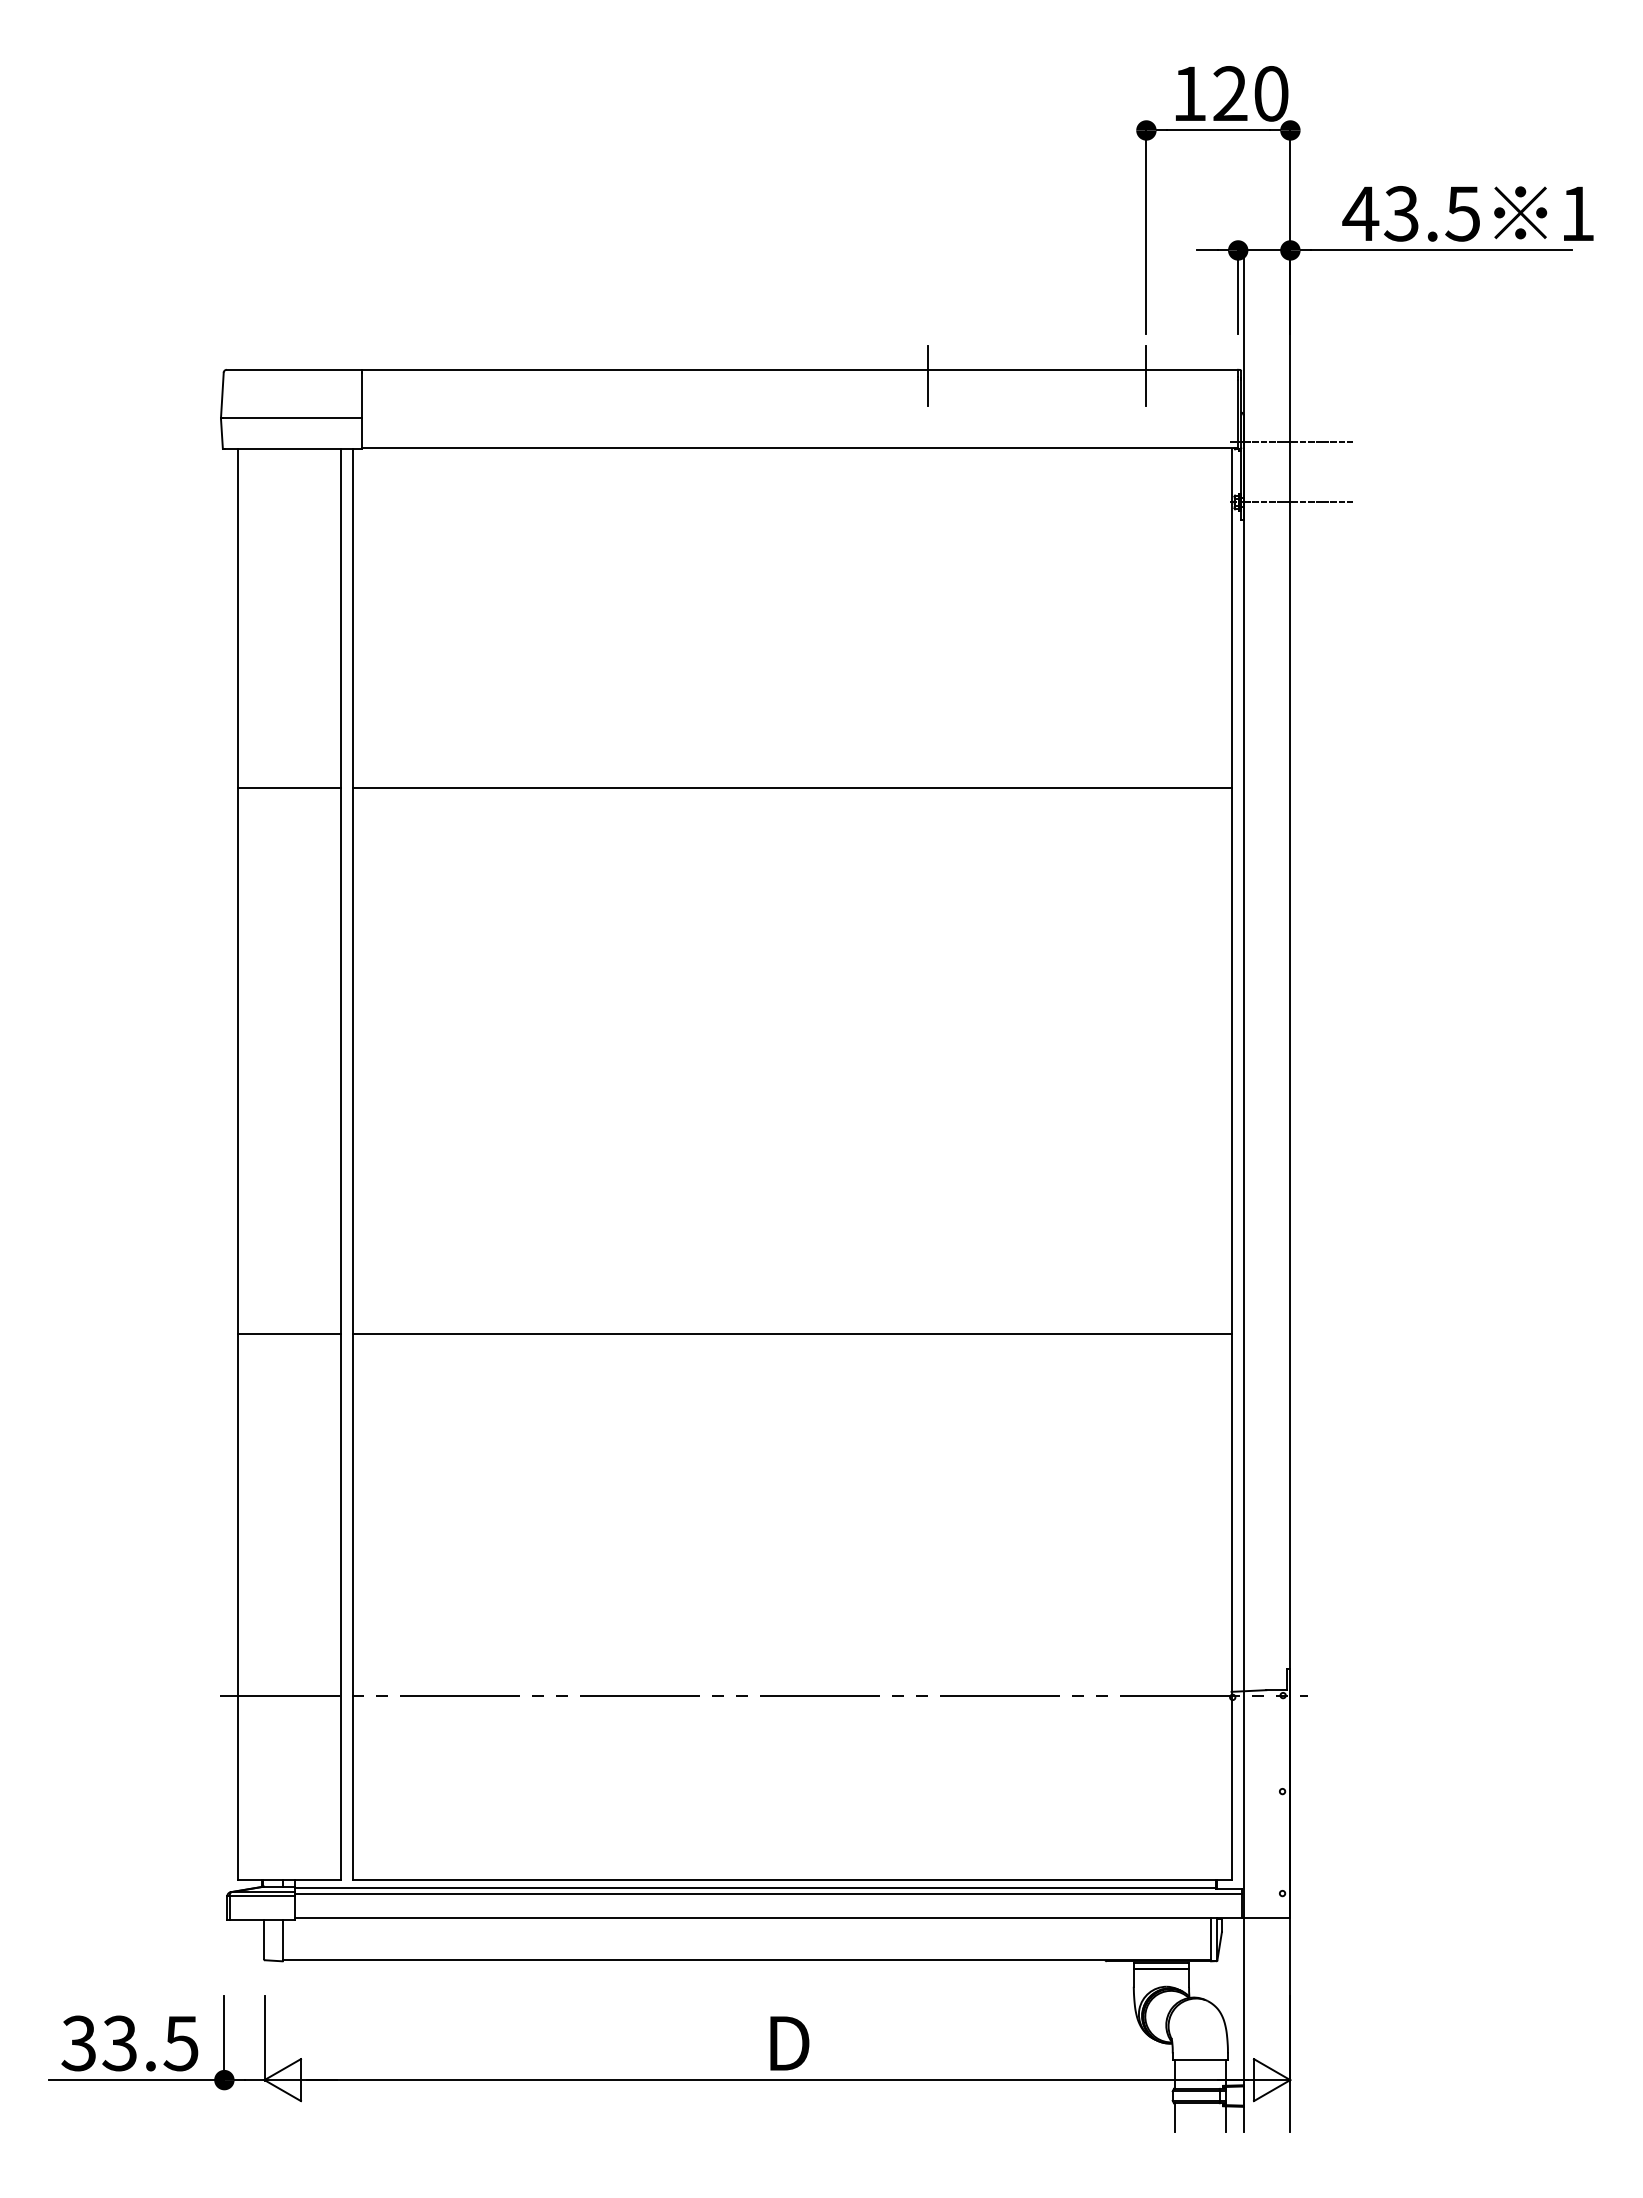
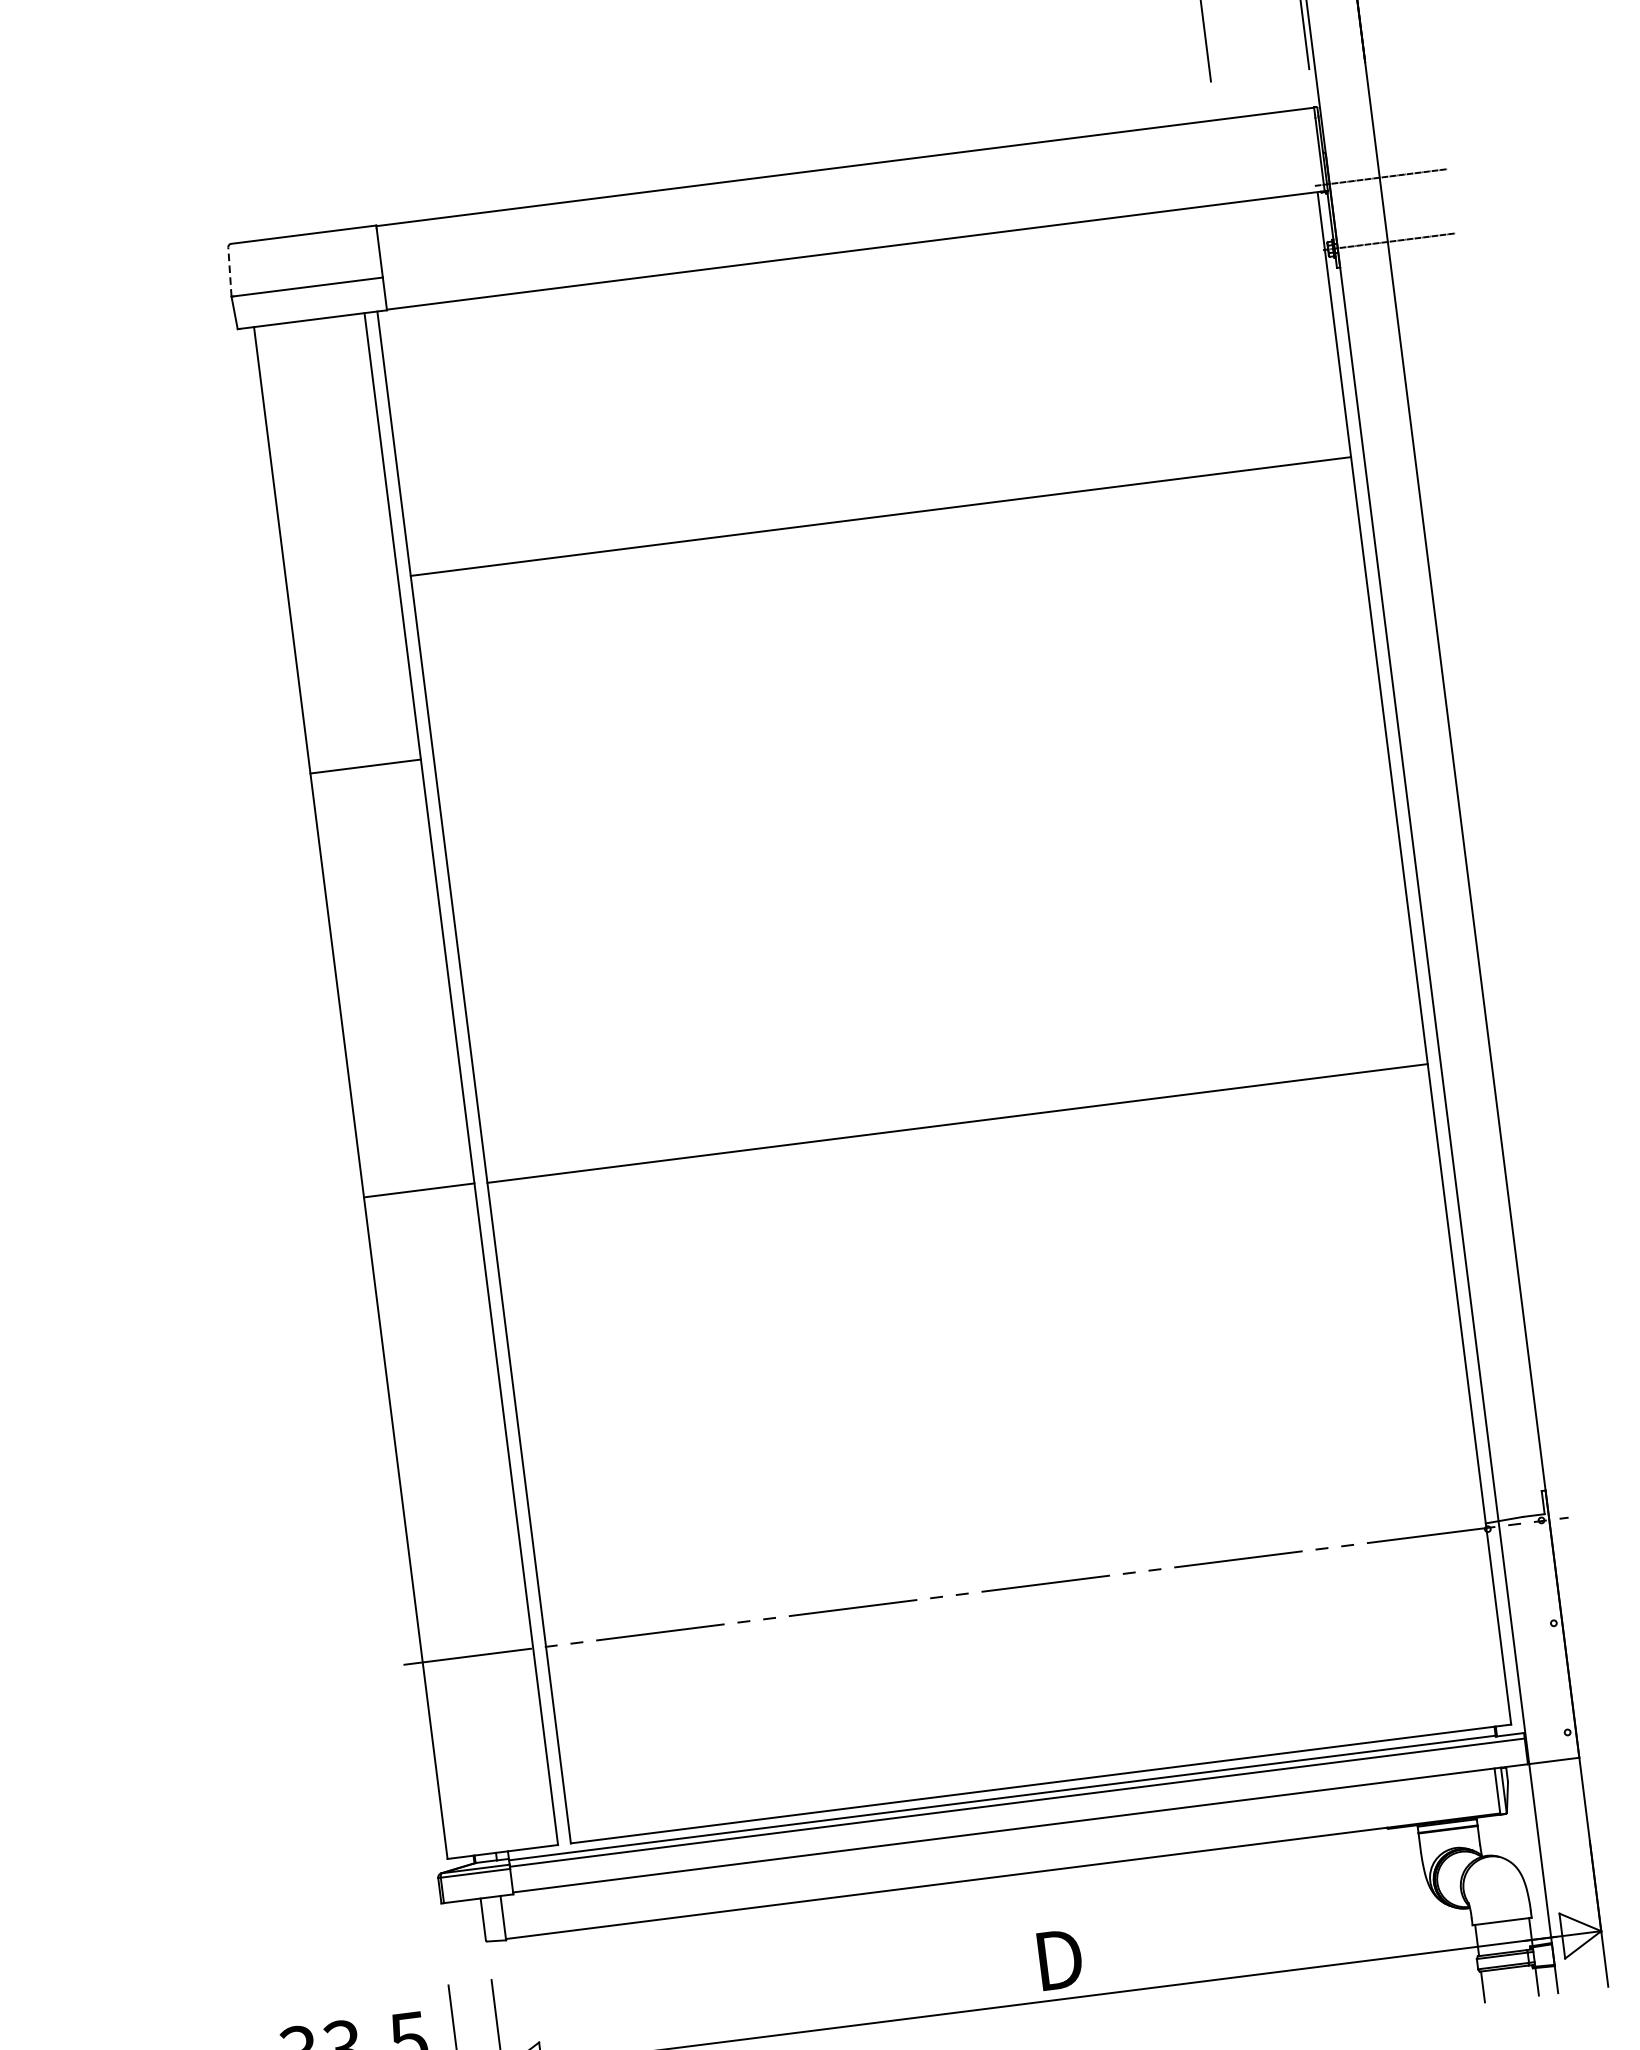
line: (928, 376) -> (983, 156), removed
line: (1146, 376) -> (1216, 126), removed
line: (222, 395) -> (230, 271), solid -> dashed
line: (289, 787) -> (365, 766), moved
line: (792, 787) -> (880, 516), moved
line: (289, 1333) -> (418, 1190), moved
line: (792, 1333) -> (957, 1123), moved

